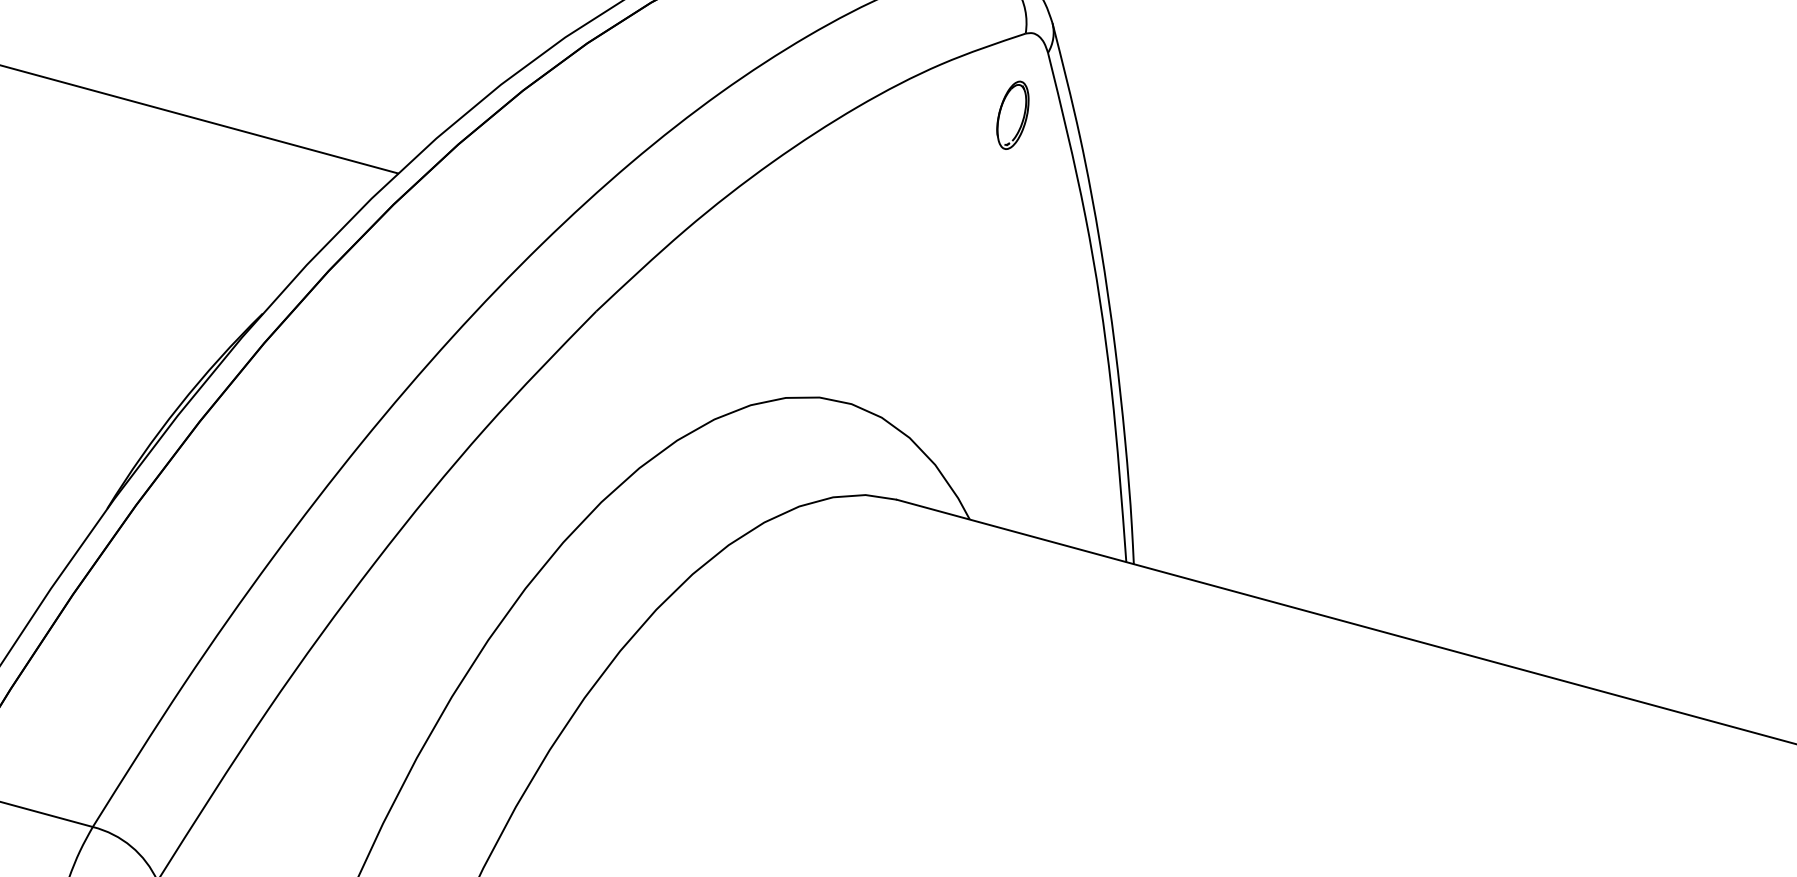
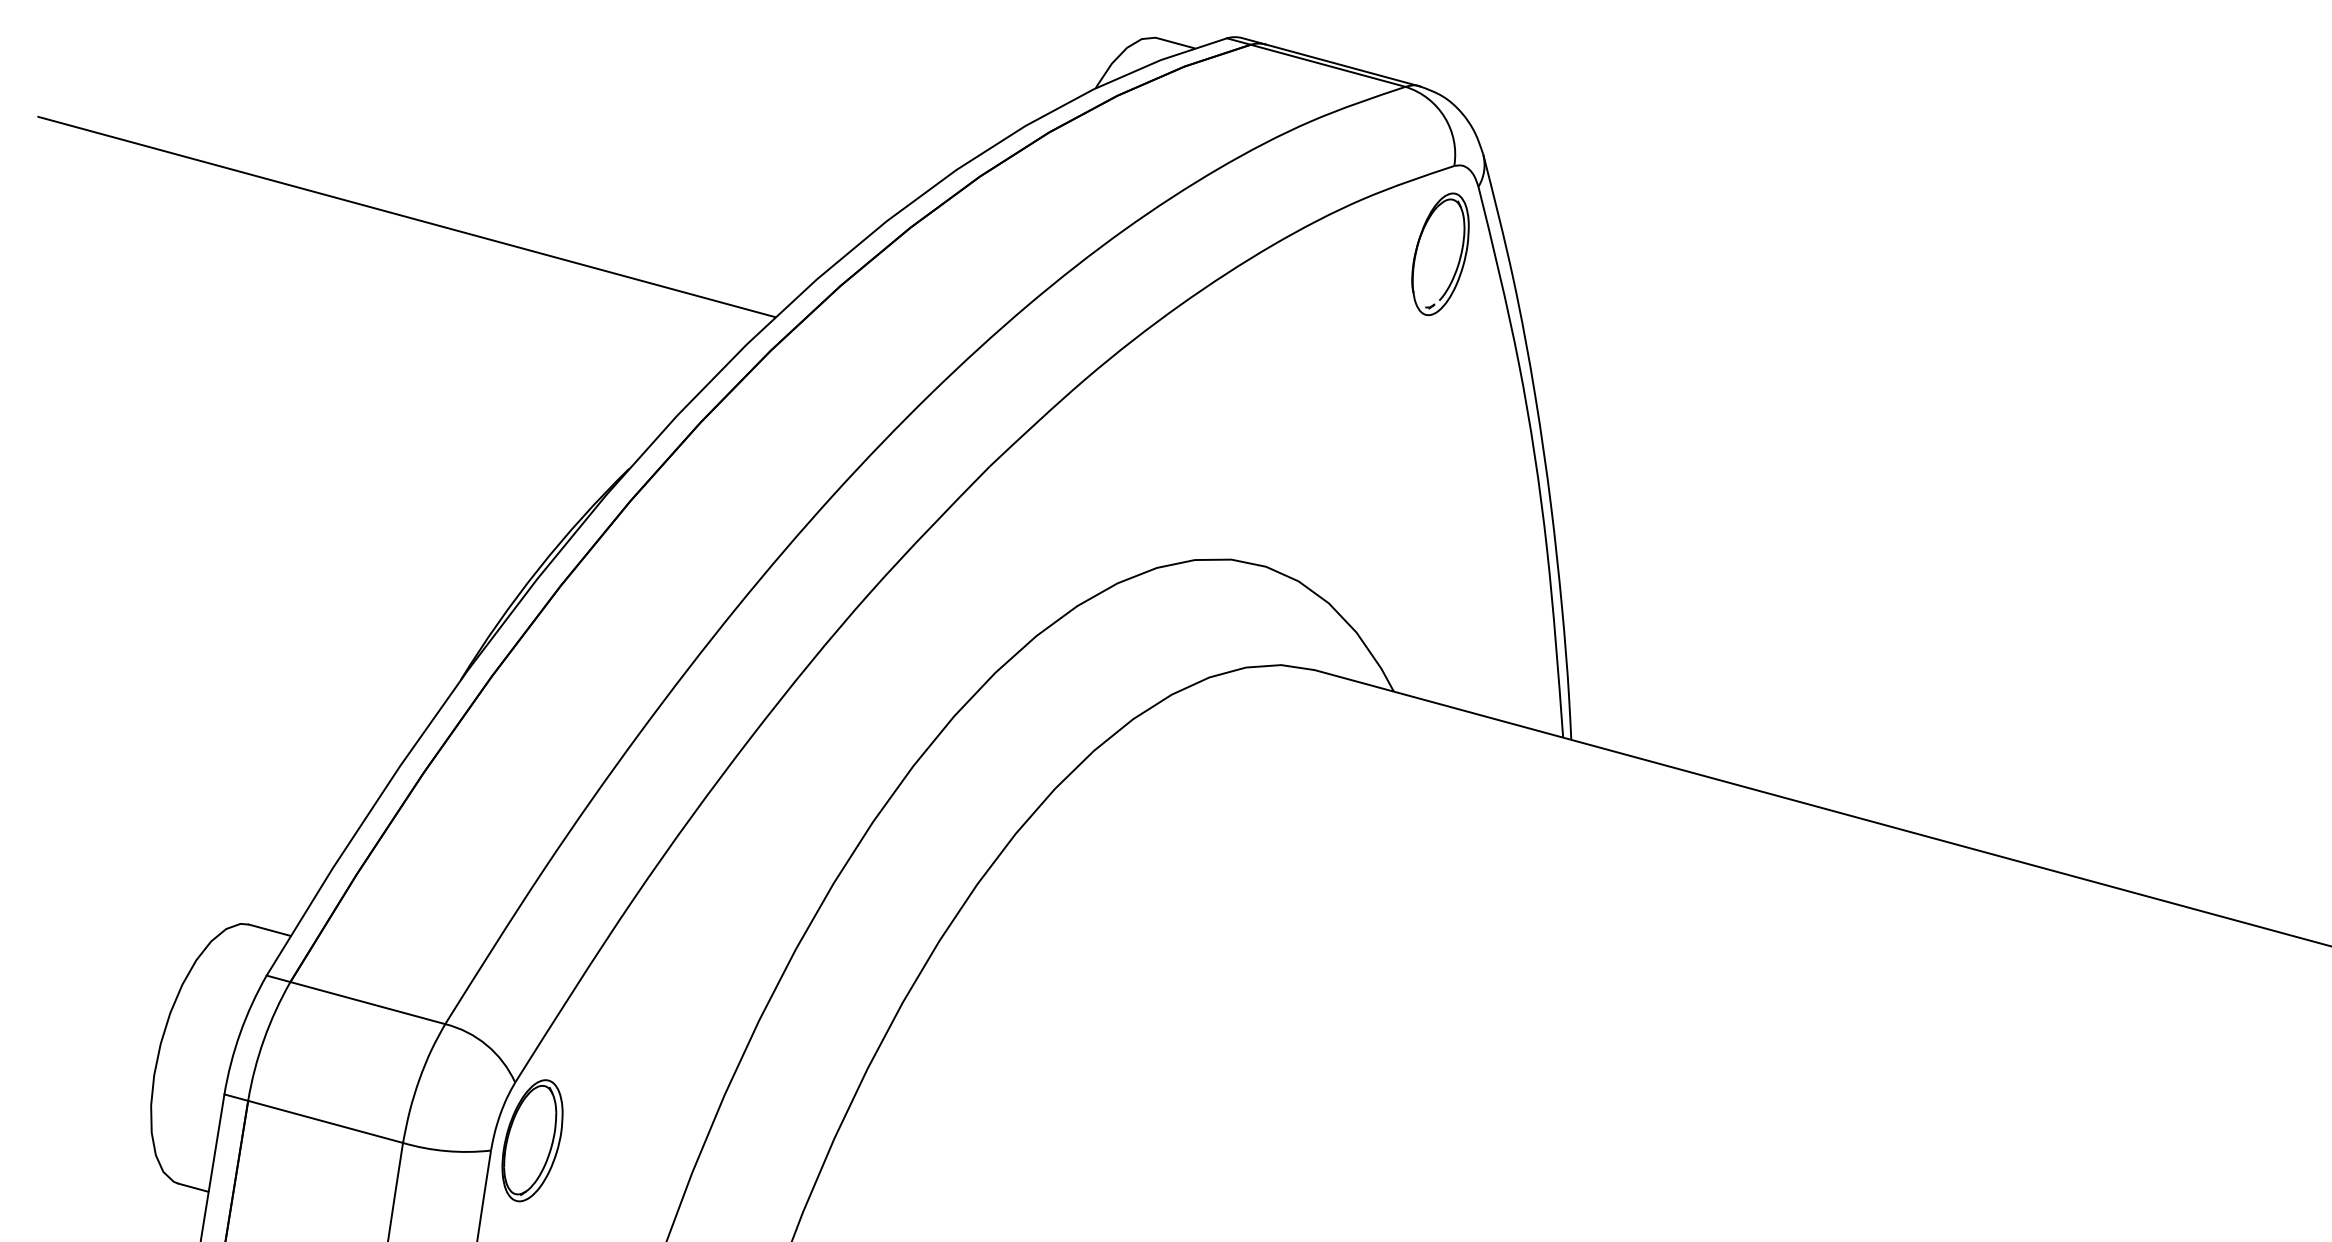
part: (1012, 115) -> (1440, 254), size x1.67

